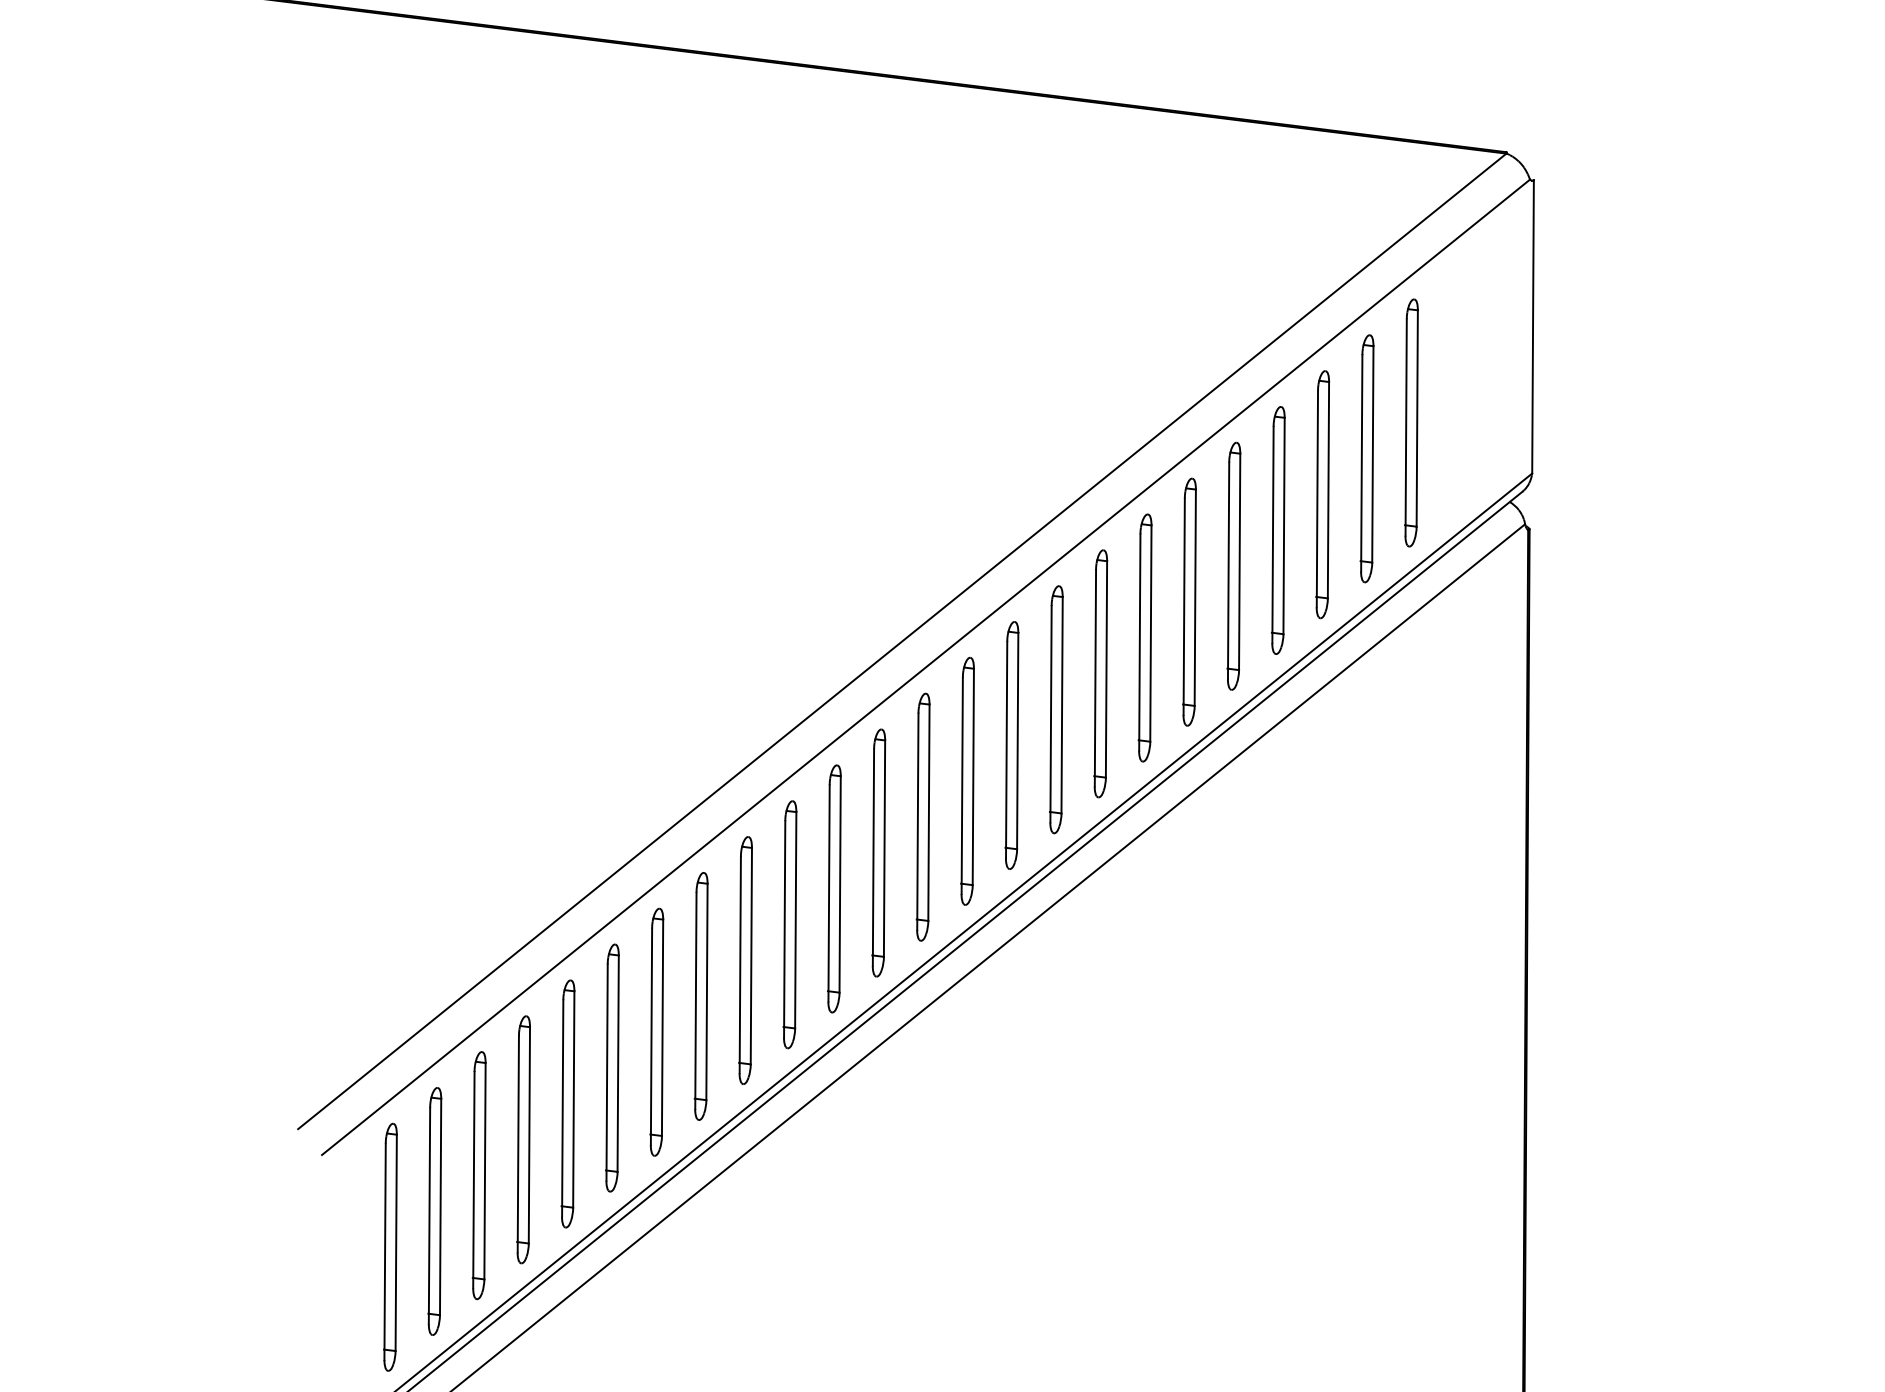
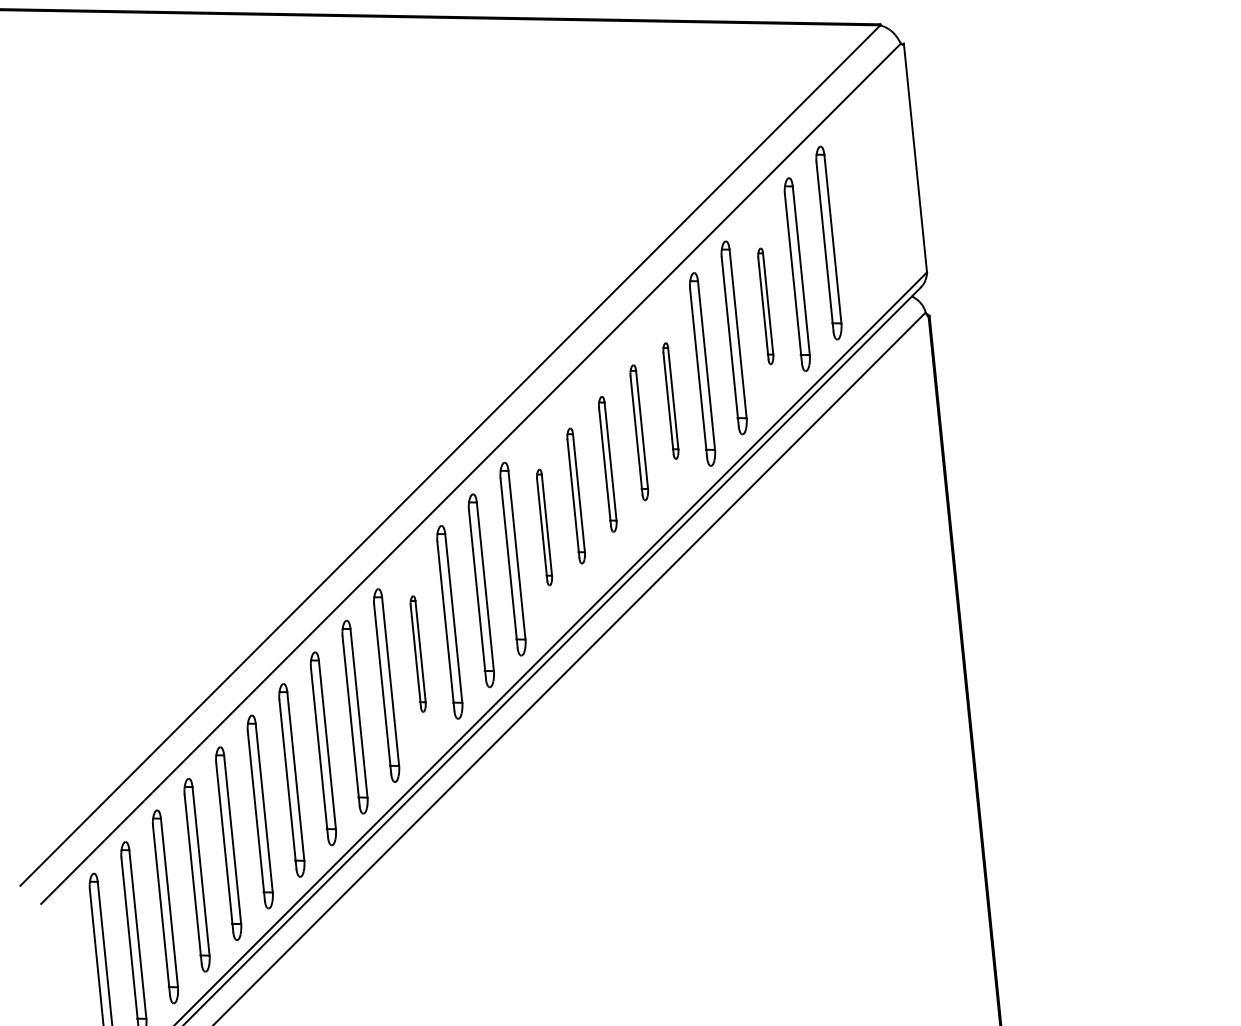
part: (1322, 494) -> (765, 306), size x0.6
part: (1189, 601) -> (670, 400), size x0.6
part: (1144, 637) -> (638, 432), size x0.7
part: (1100, 673) -> (607, 464), size x0.7
part: (1056, 709) -> (576, 495), size x0.7
part: (1011, 745) -> (544, 527), size x0.6
part: (834, 888) -> (418, 653), size x0.6

